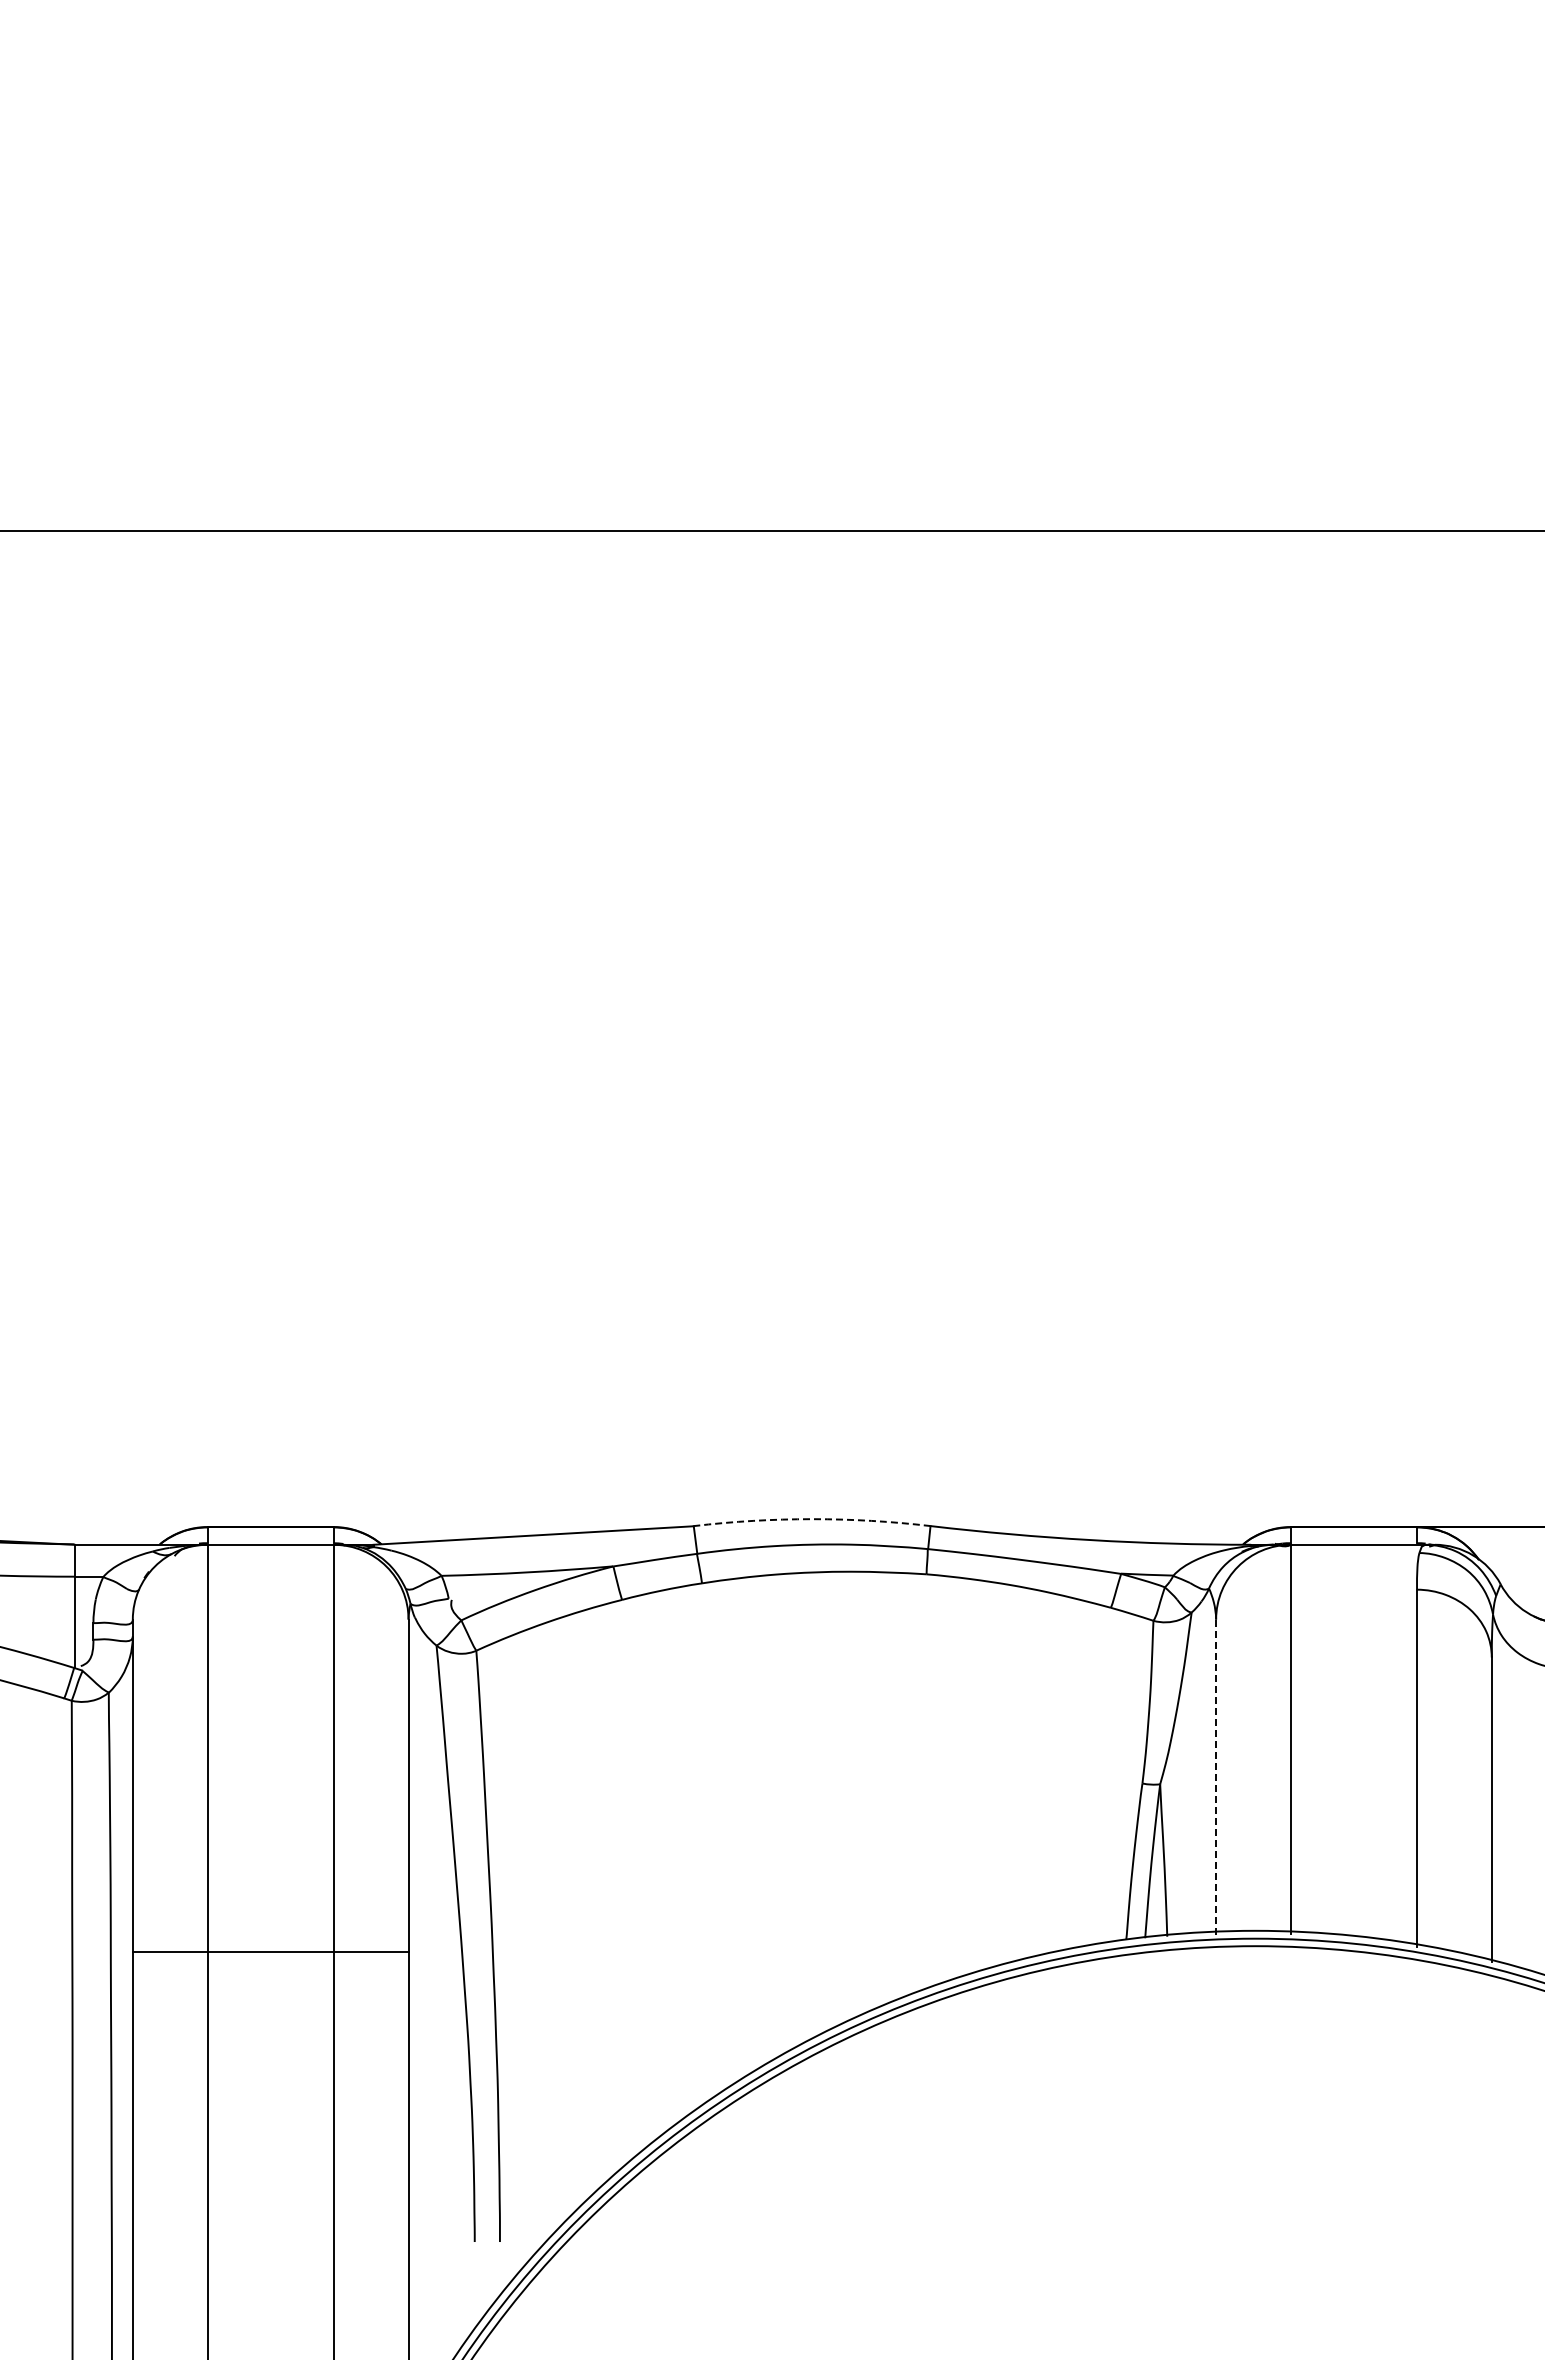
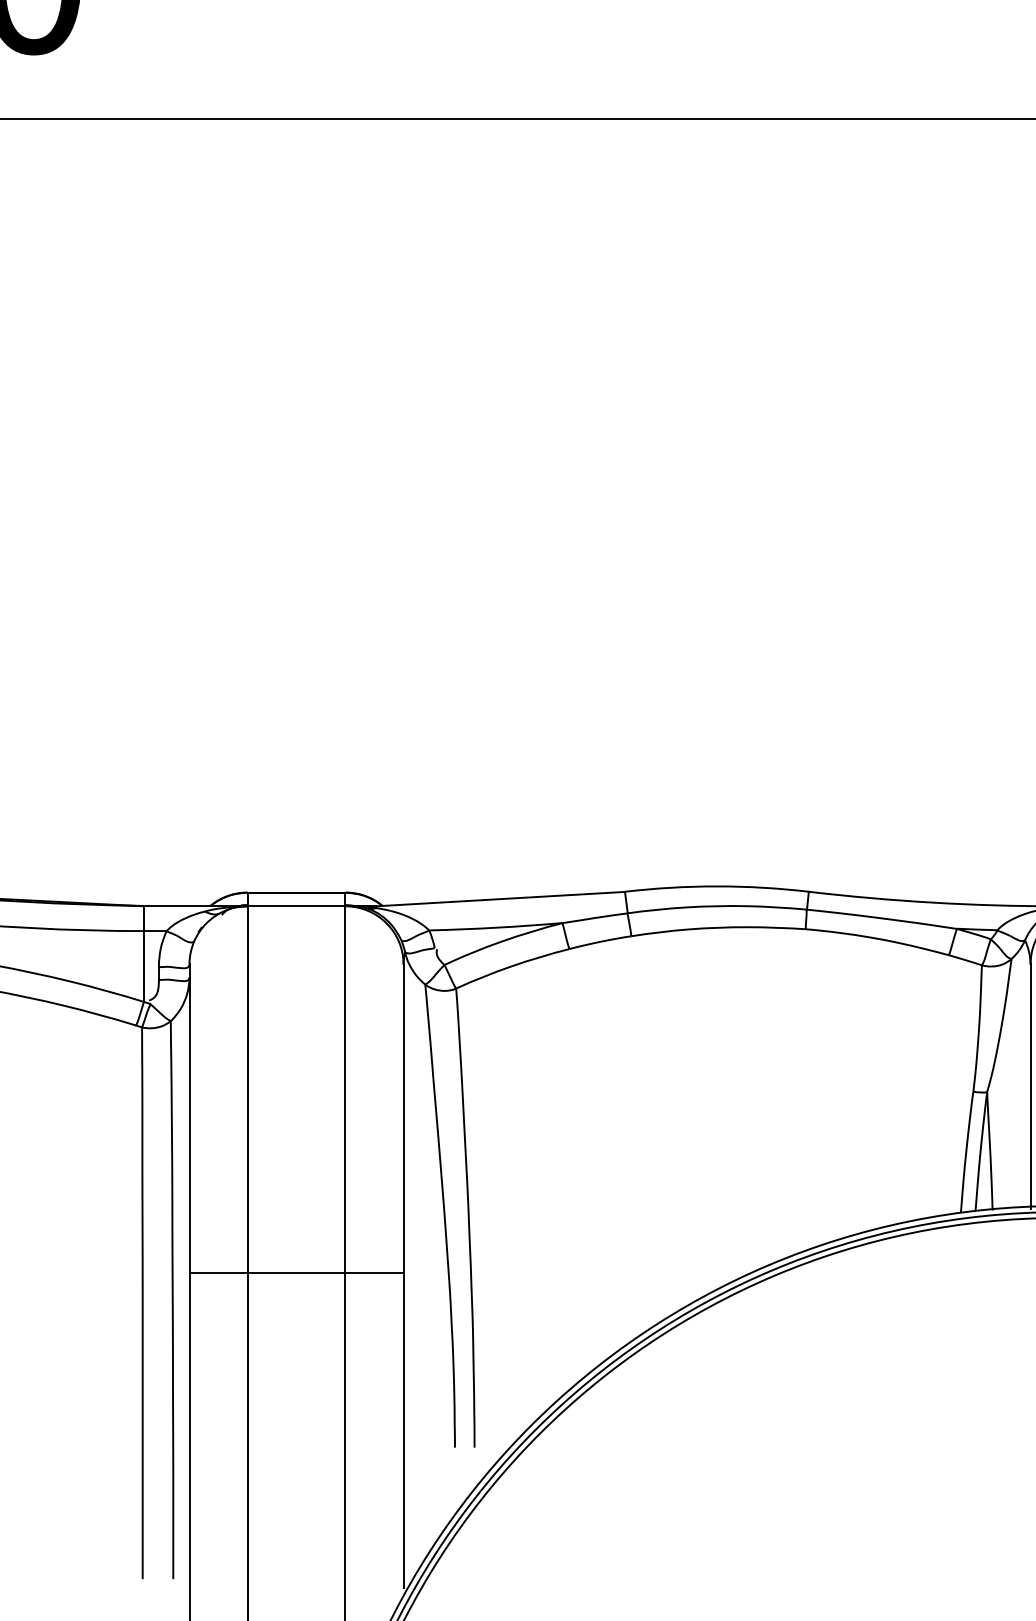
arc: (812, 1519) -> (717, 886), dashed -> solid
line: (1216, 1777) -> (1030, 1086), dashed -> solid
line: (270, 1952) -> (296, 1273), moved

